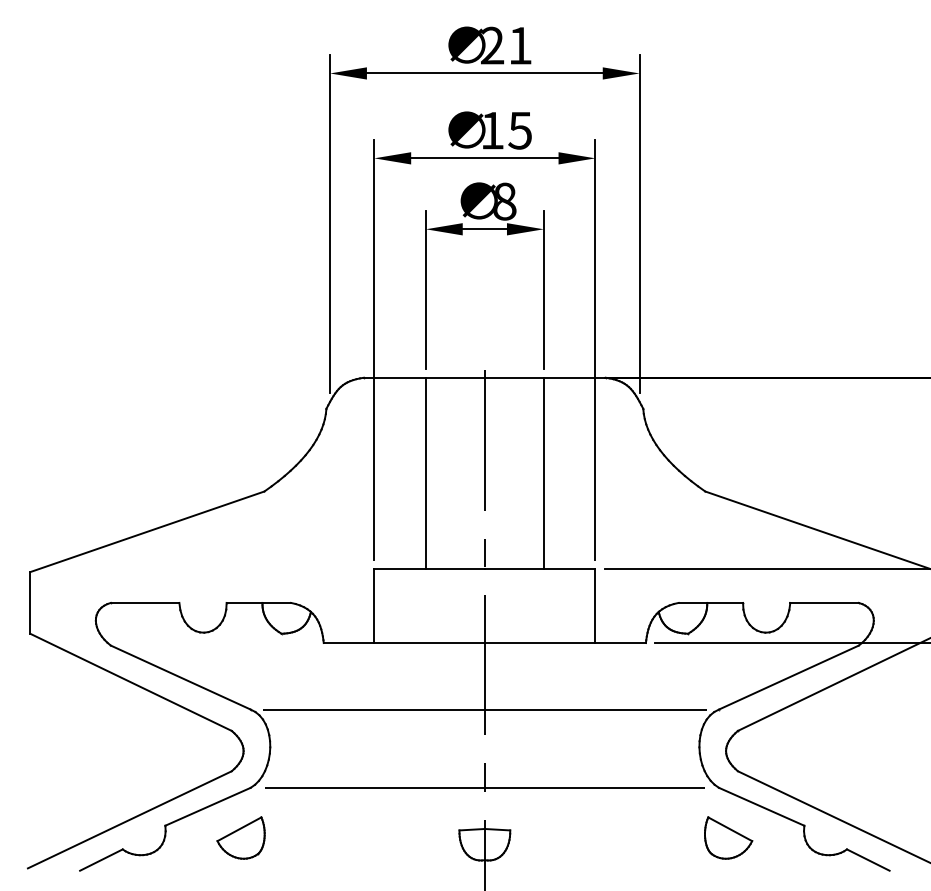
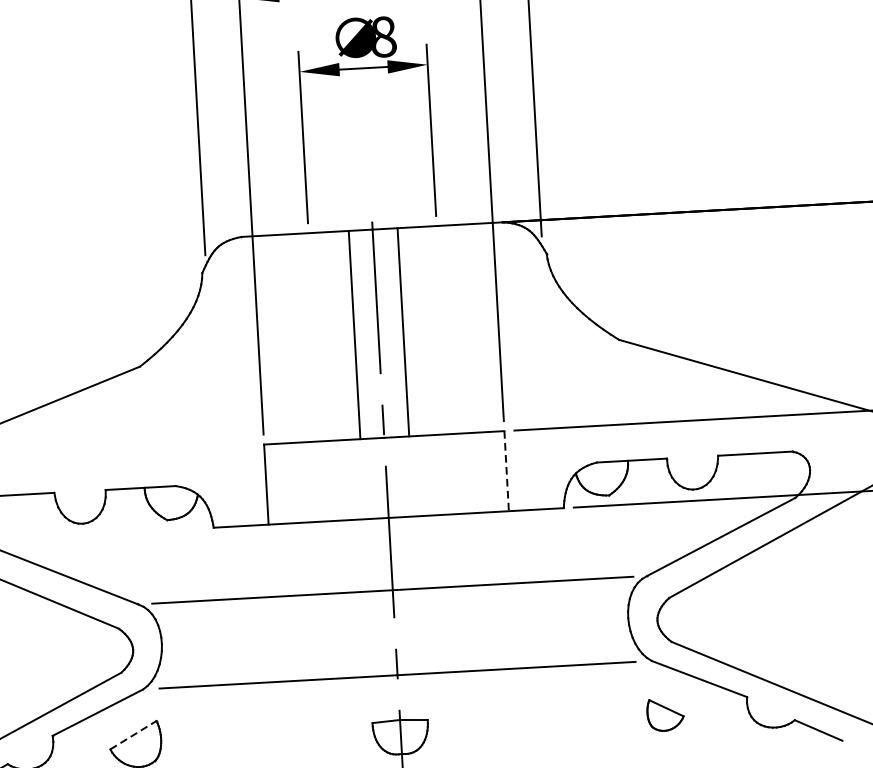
line: (425, 473) -> (354, 335), moved
line: (543, 473) -> (403, 332), moved
line: (595, 606) -> (506, 471), solid -> dashed
line: (239, 829) -> (133, 735), solid -> dashed
part: (728, 837) -> (665, 714), size x0.7

